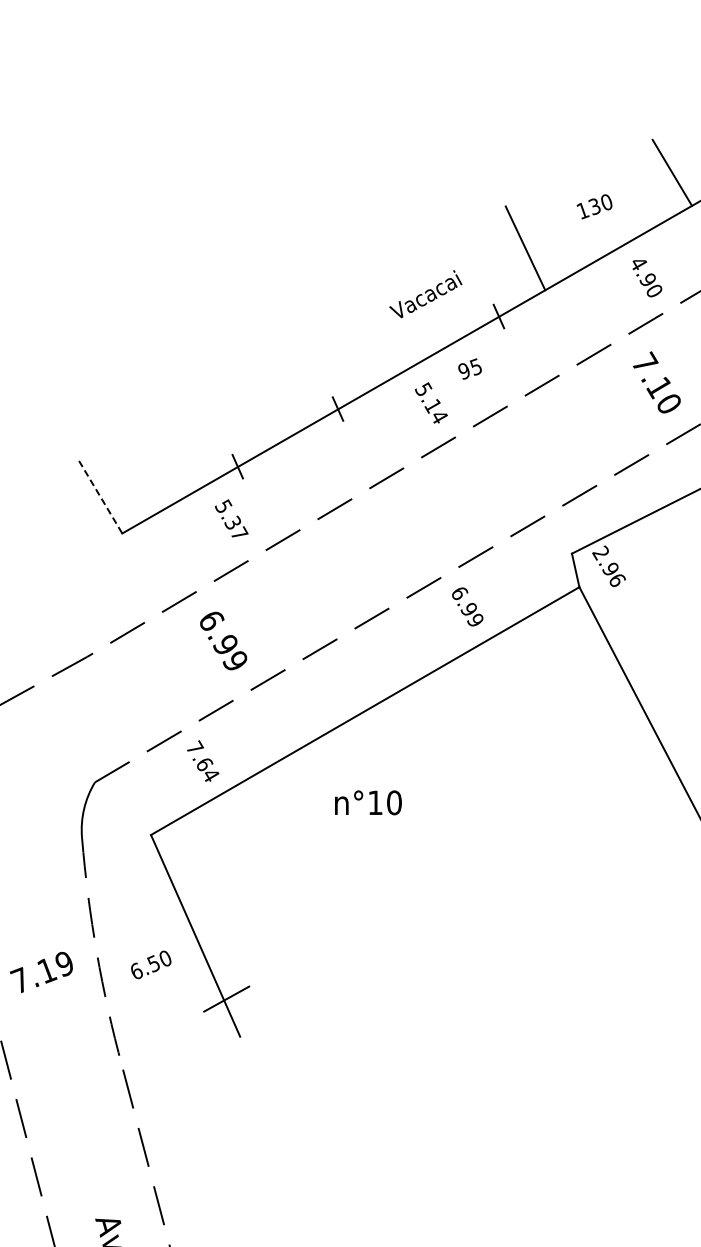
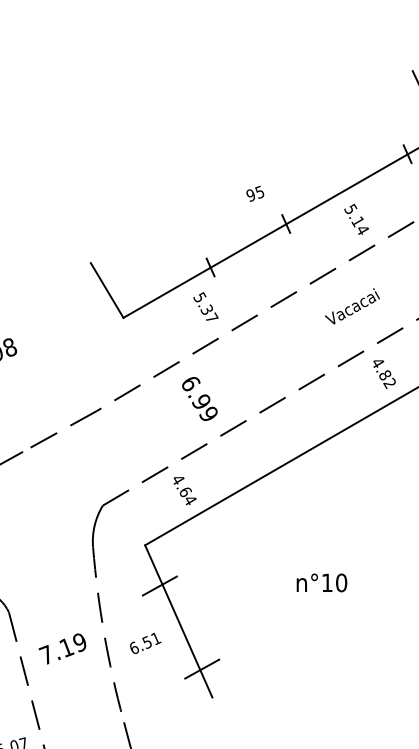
text: (425, 294) -> (352, 306), moved
text: (469, 368) -> (254, 193), moved
line: (100, 497) -> (107, 290), dashed -> solid
text: (466, 607) -> (383, 373), 6.99 -> 4.82
text: (195, 747) -> (178, 479), 7.64 -> 4.64
text: (368, 802) -> (322, 582), moved
line: (170, 888) -> (159, 585), added
text: (165, 958) -> (156, 638), 6.50 -> 6.51

